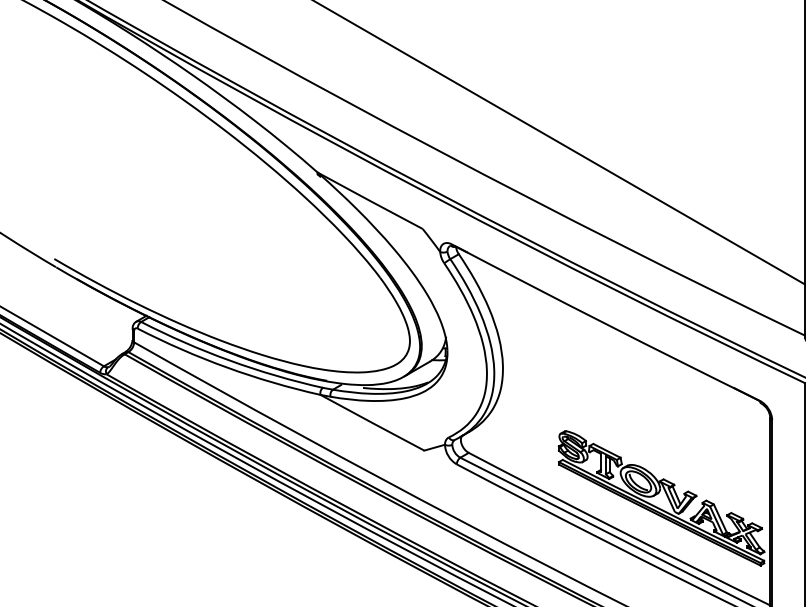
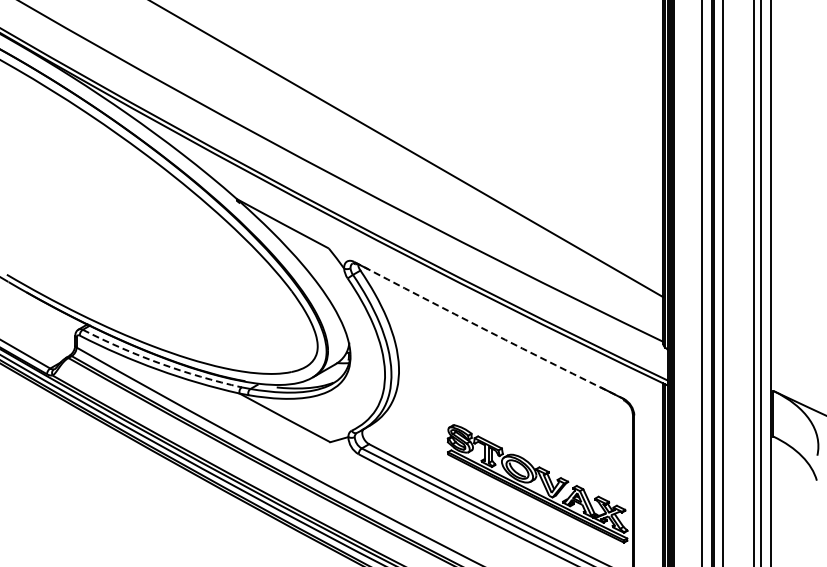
arc: (605, 323) -> (488, 331), solid -> dashed
arc: (230, 360) -> (160, 363), solid -> dashed

